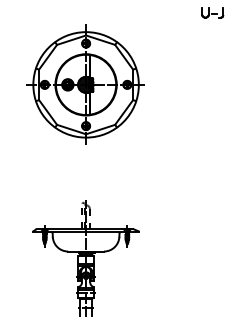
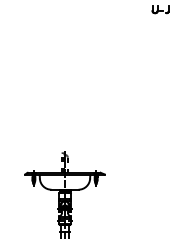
part: (85, 84) -> (64, 63), removed

